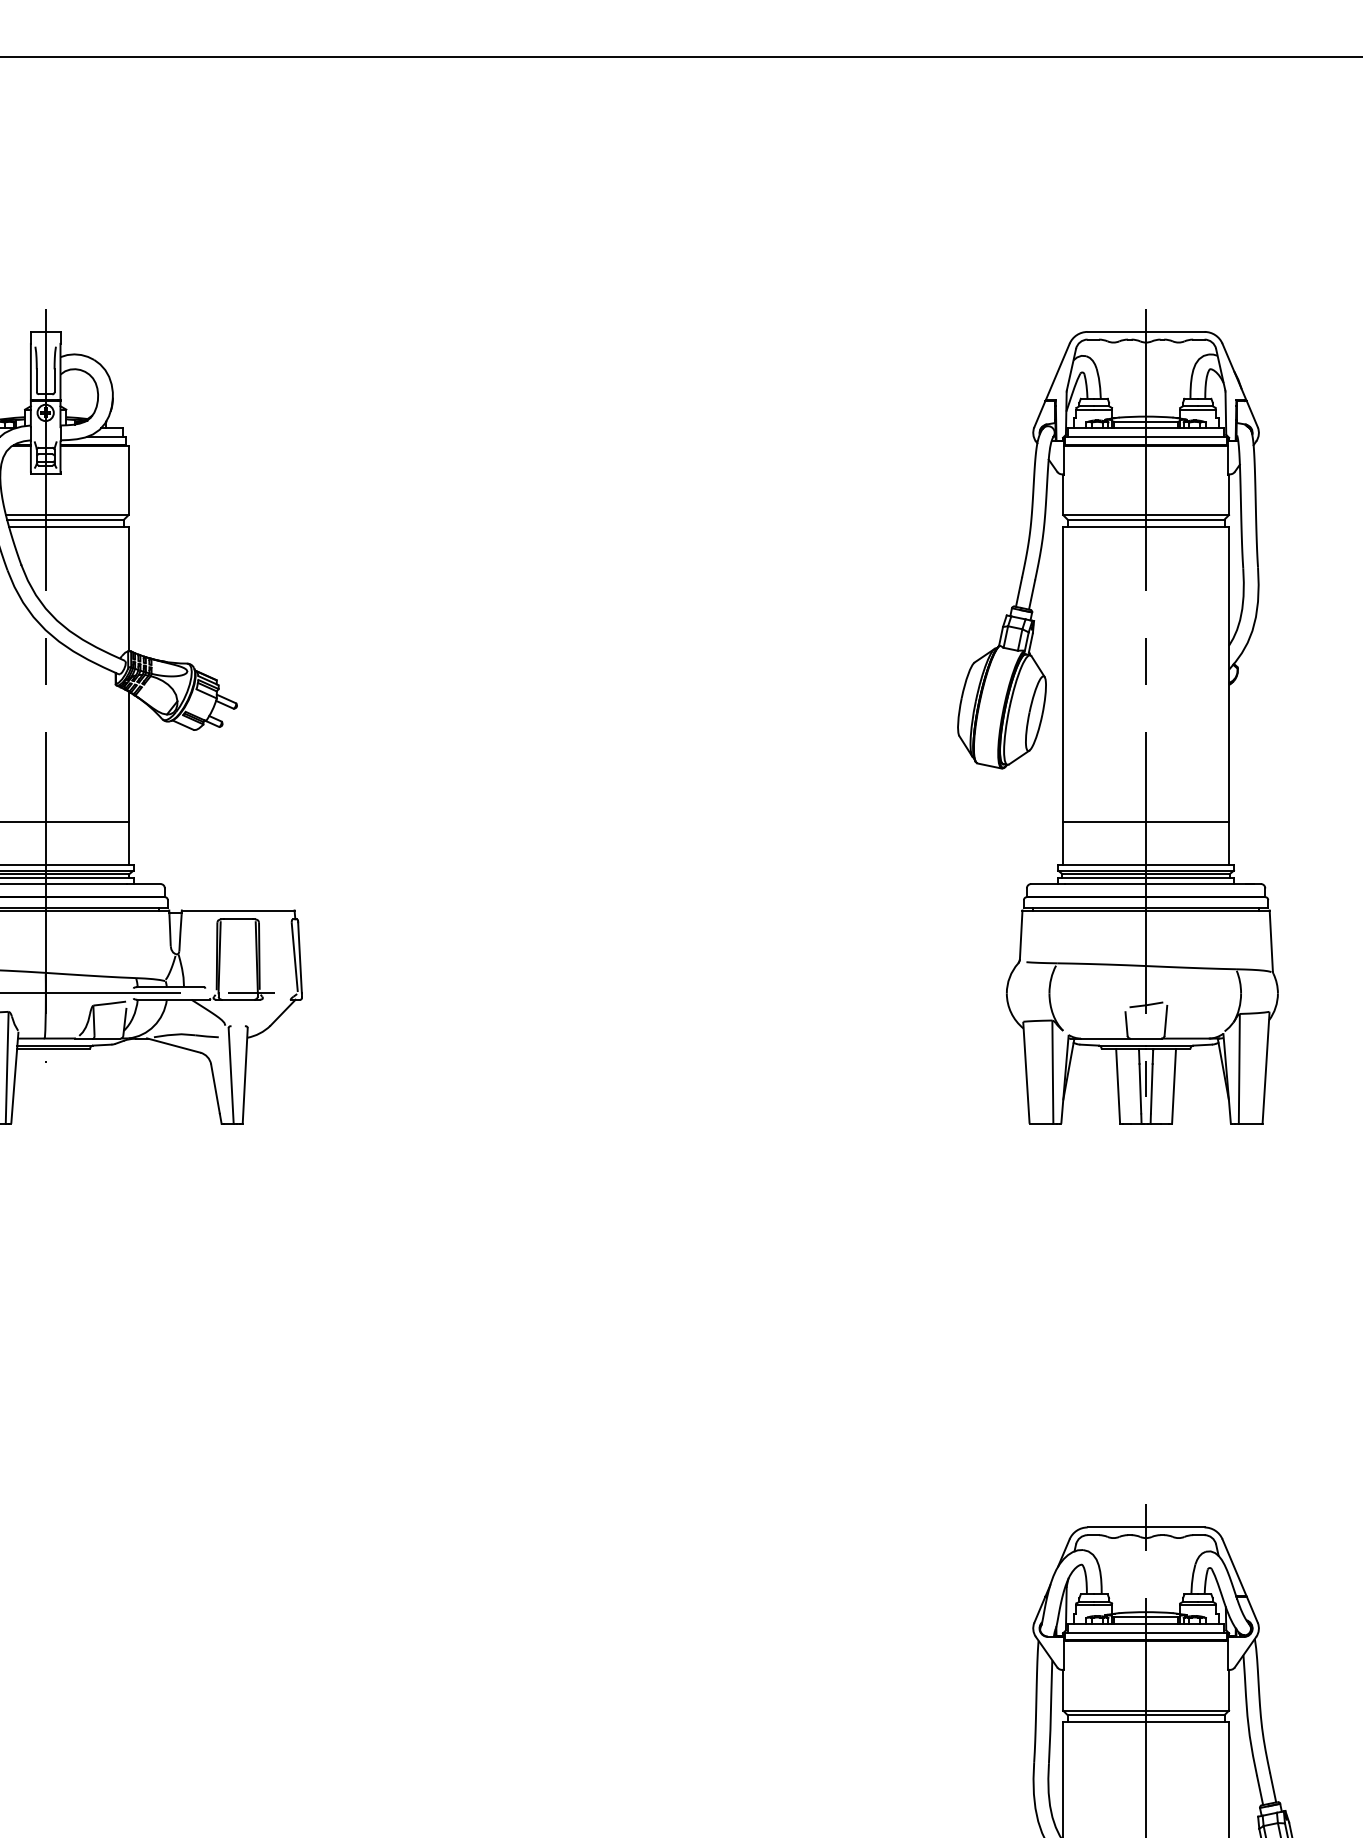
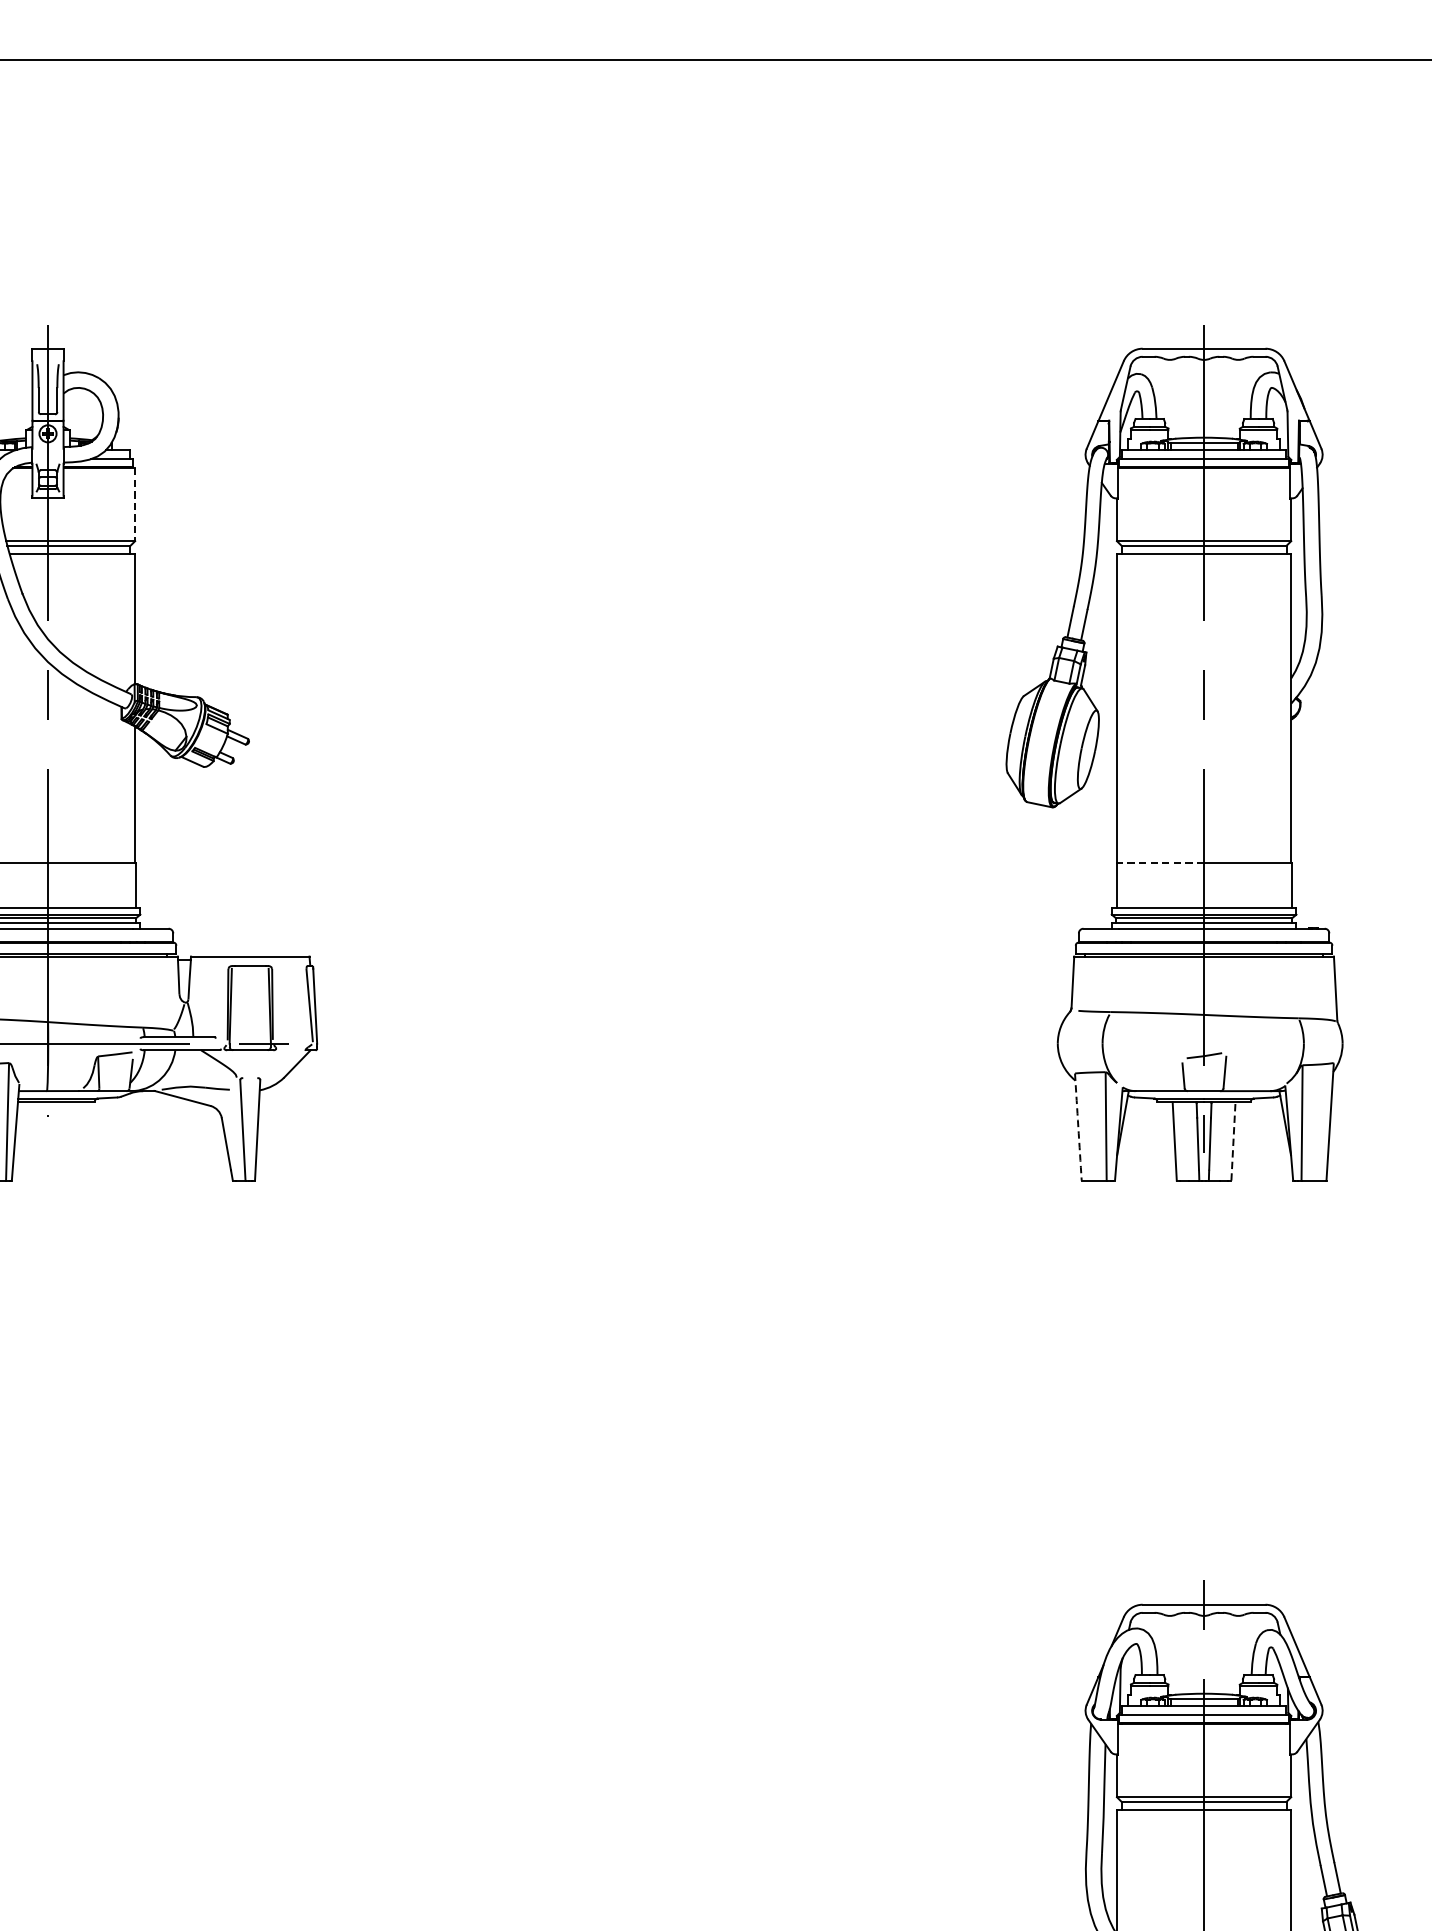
line: (128, 480) -> (135, 504), solid -> dashed
line: (1104, 821) -> (1160, 863), solid -> dashed
arc: (1026, 1072) -> (1078, 1126), solid -> dashed
line: (1174, 1085) -> (1233, 1140), solid -> dashed

